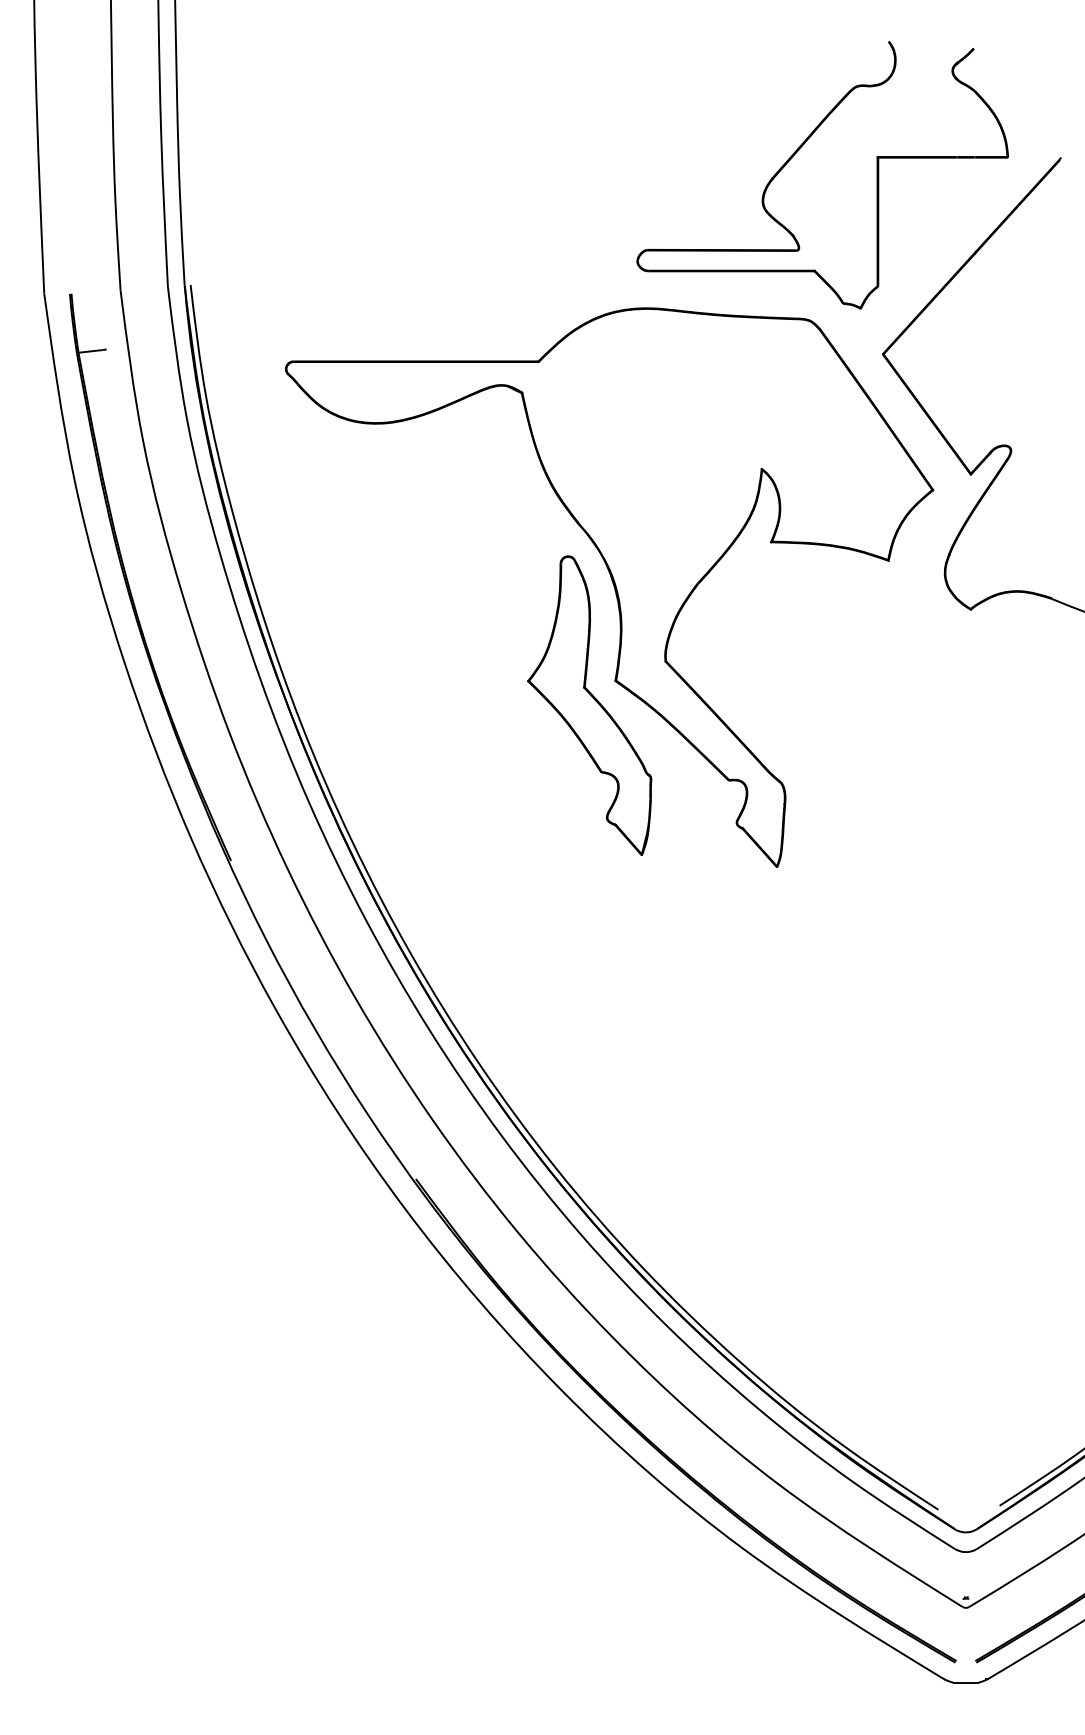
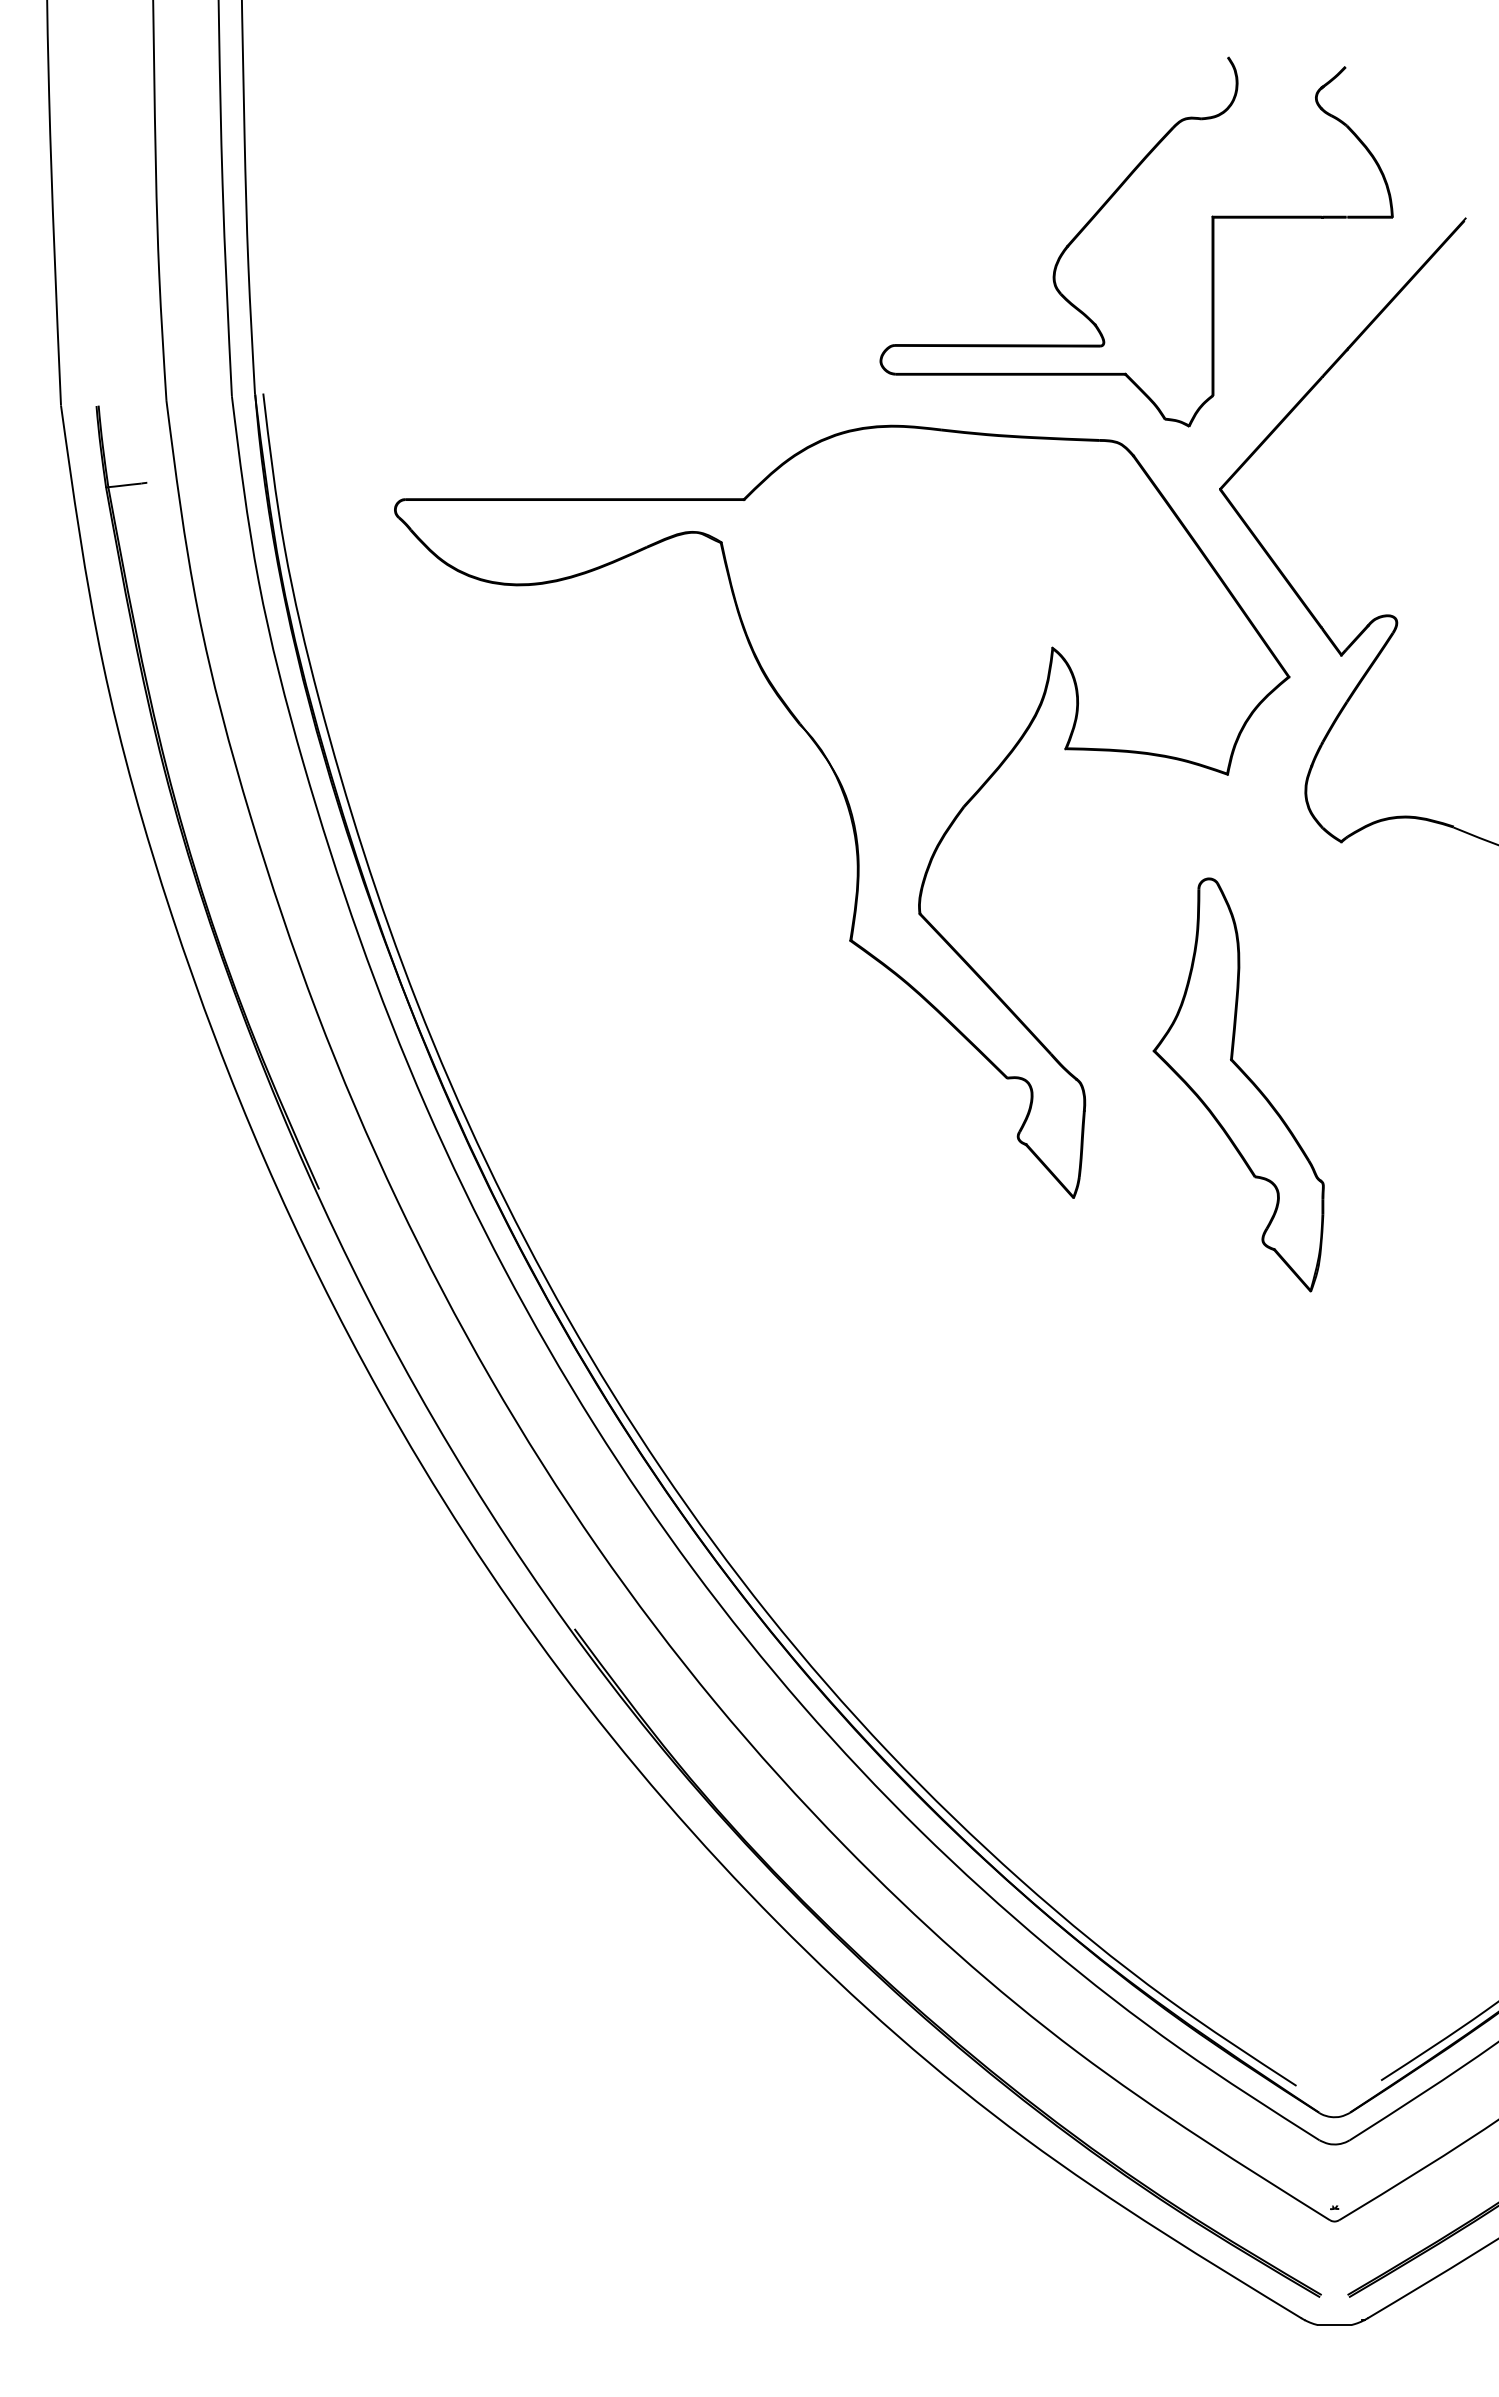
part: (589, 705) -> (1238, 1084), moved

